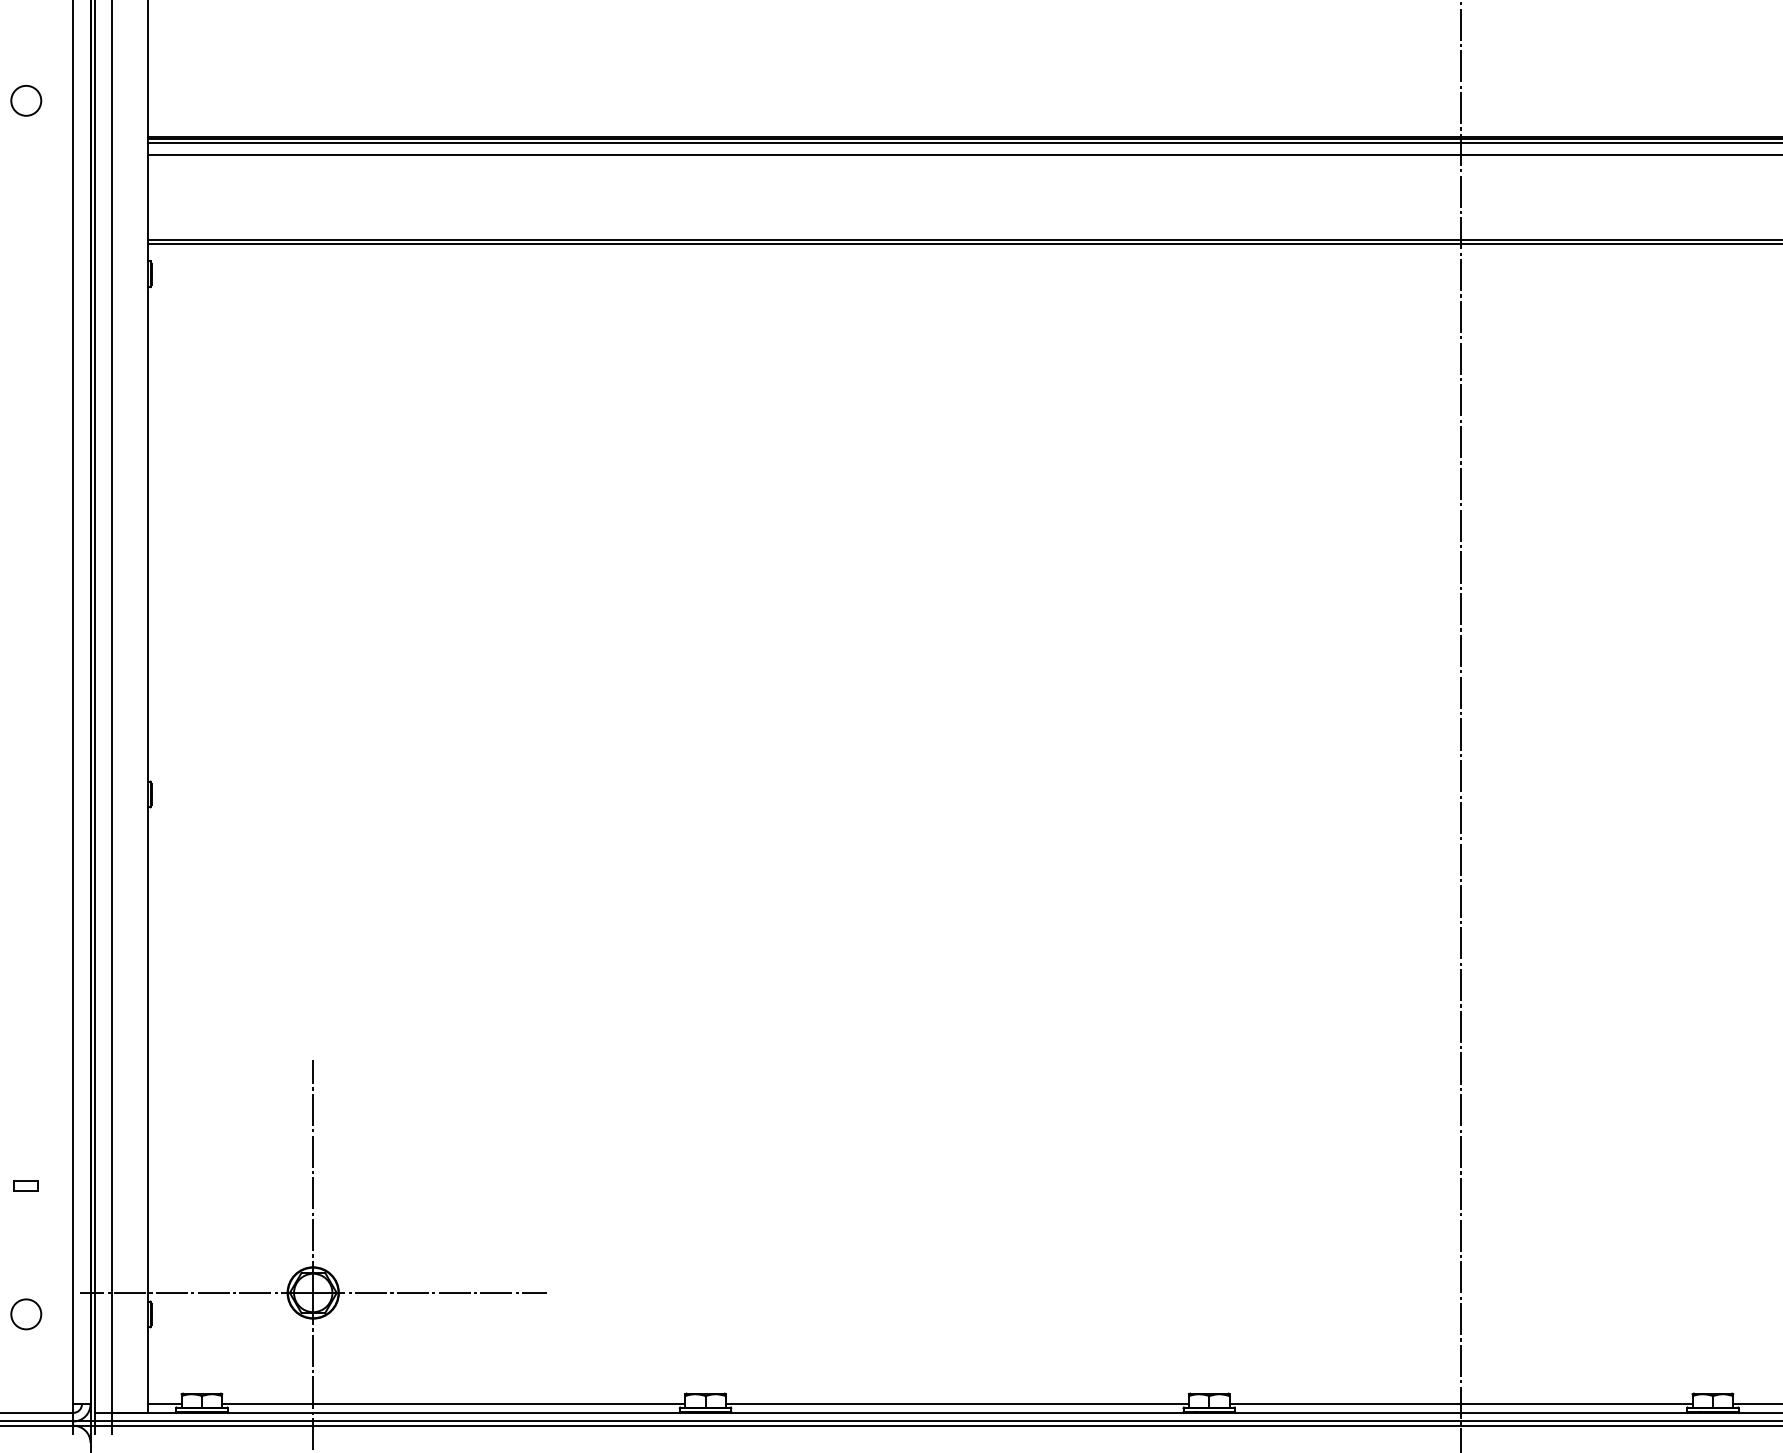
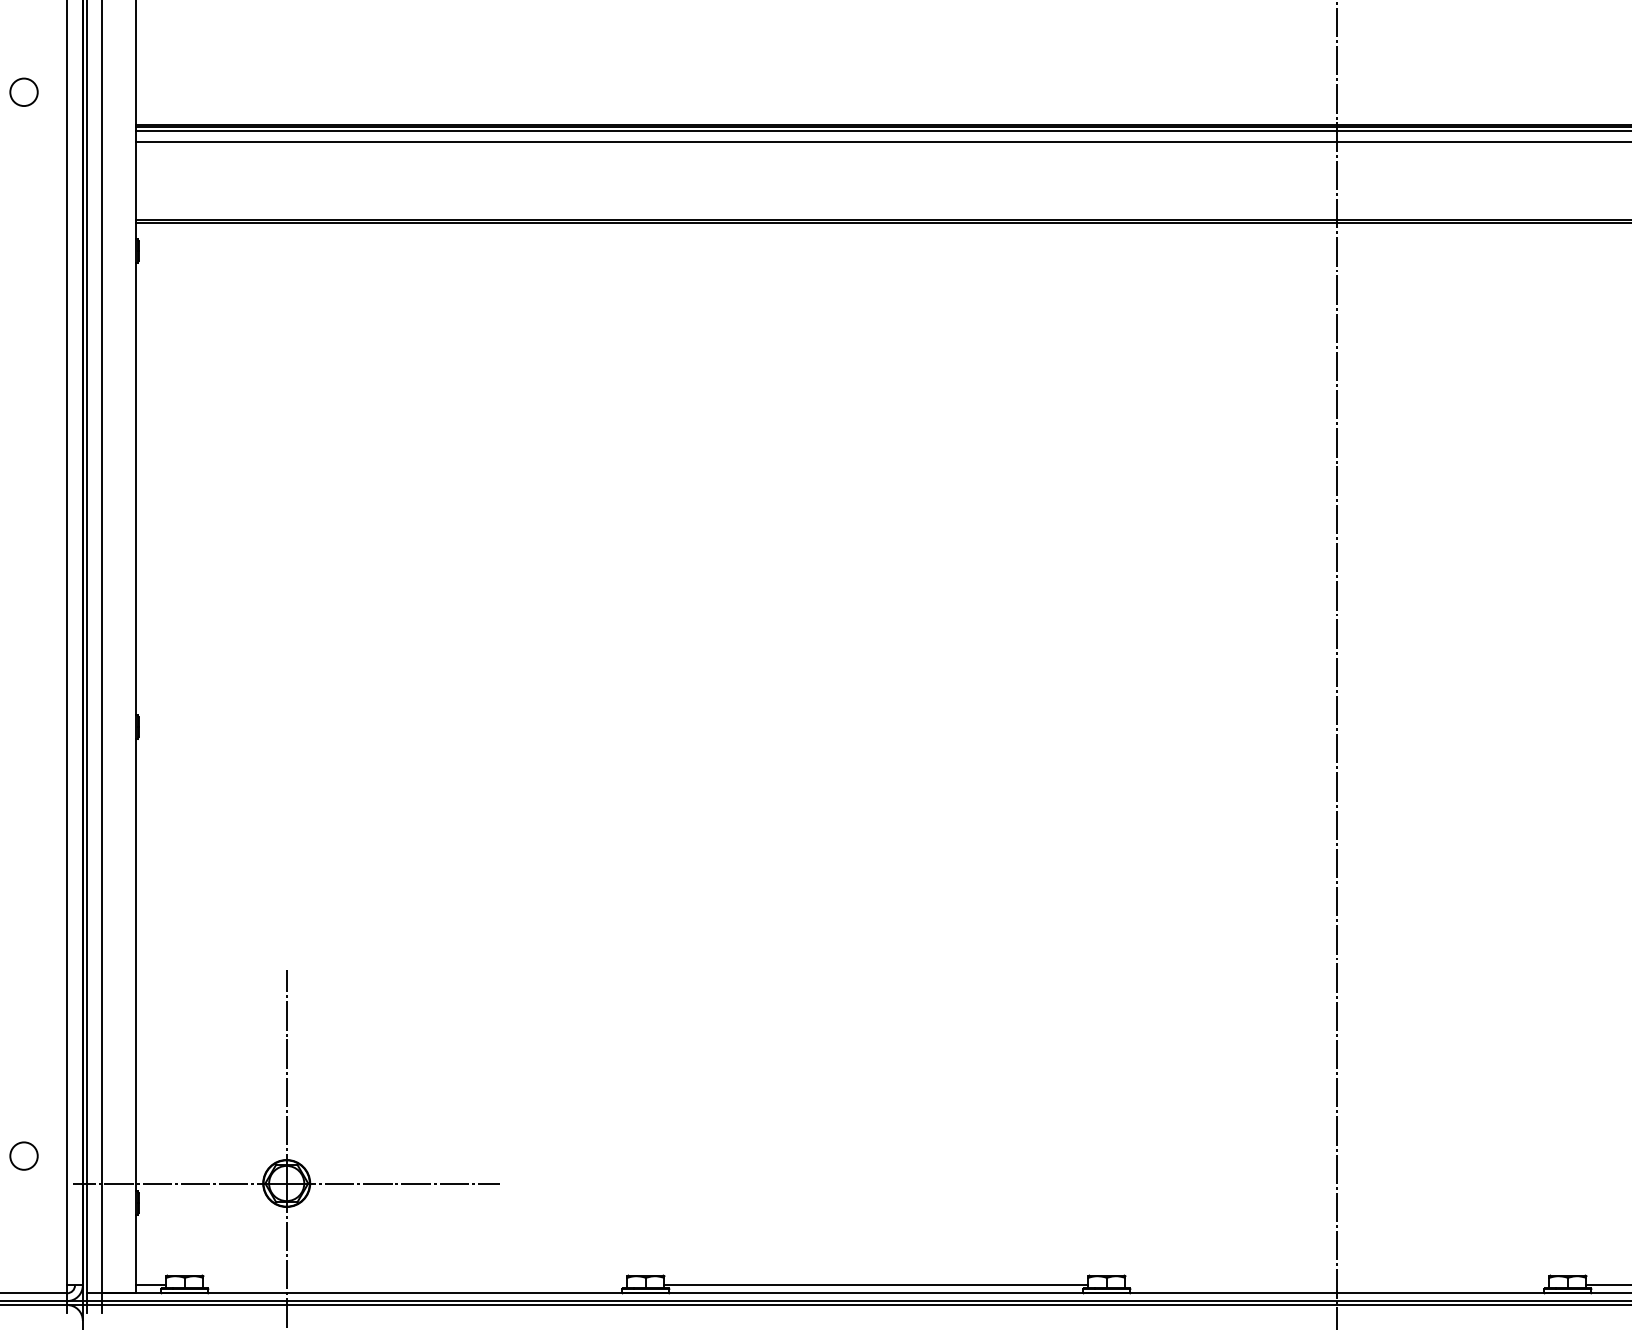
part: (25, 1185) -> (23, 1085), removed
circle: (25, 1313) -> (23, 1155), moved
line: (453, 1404) -> (415, 1285), removed
line: (1461, 1404) -> (1337, 1285), removed

